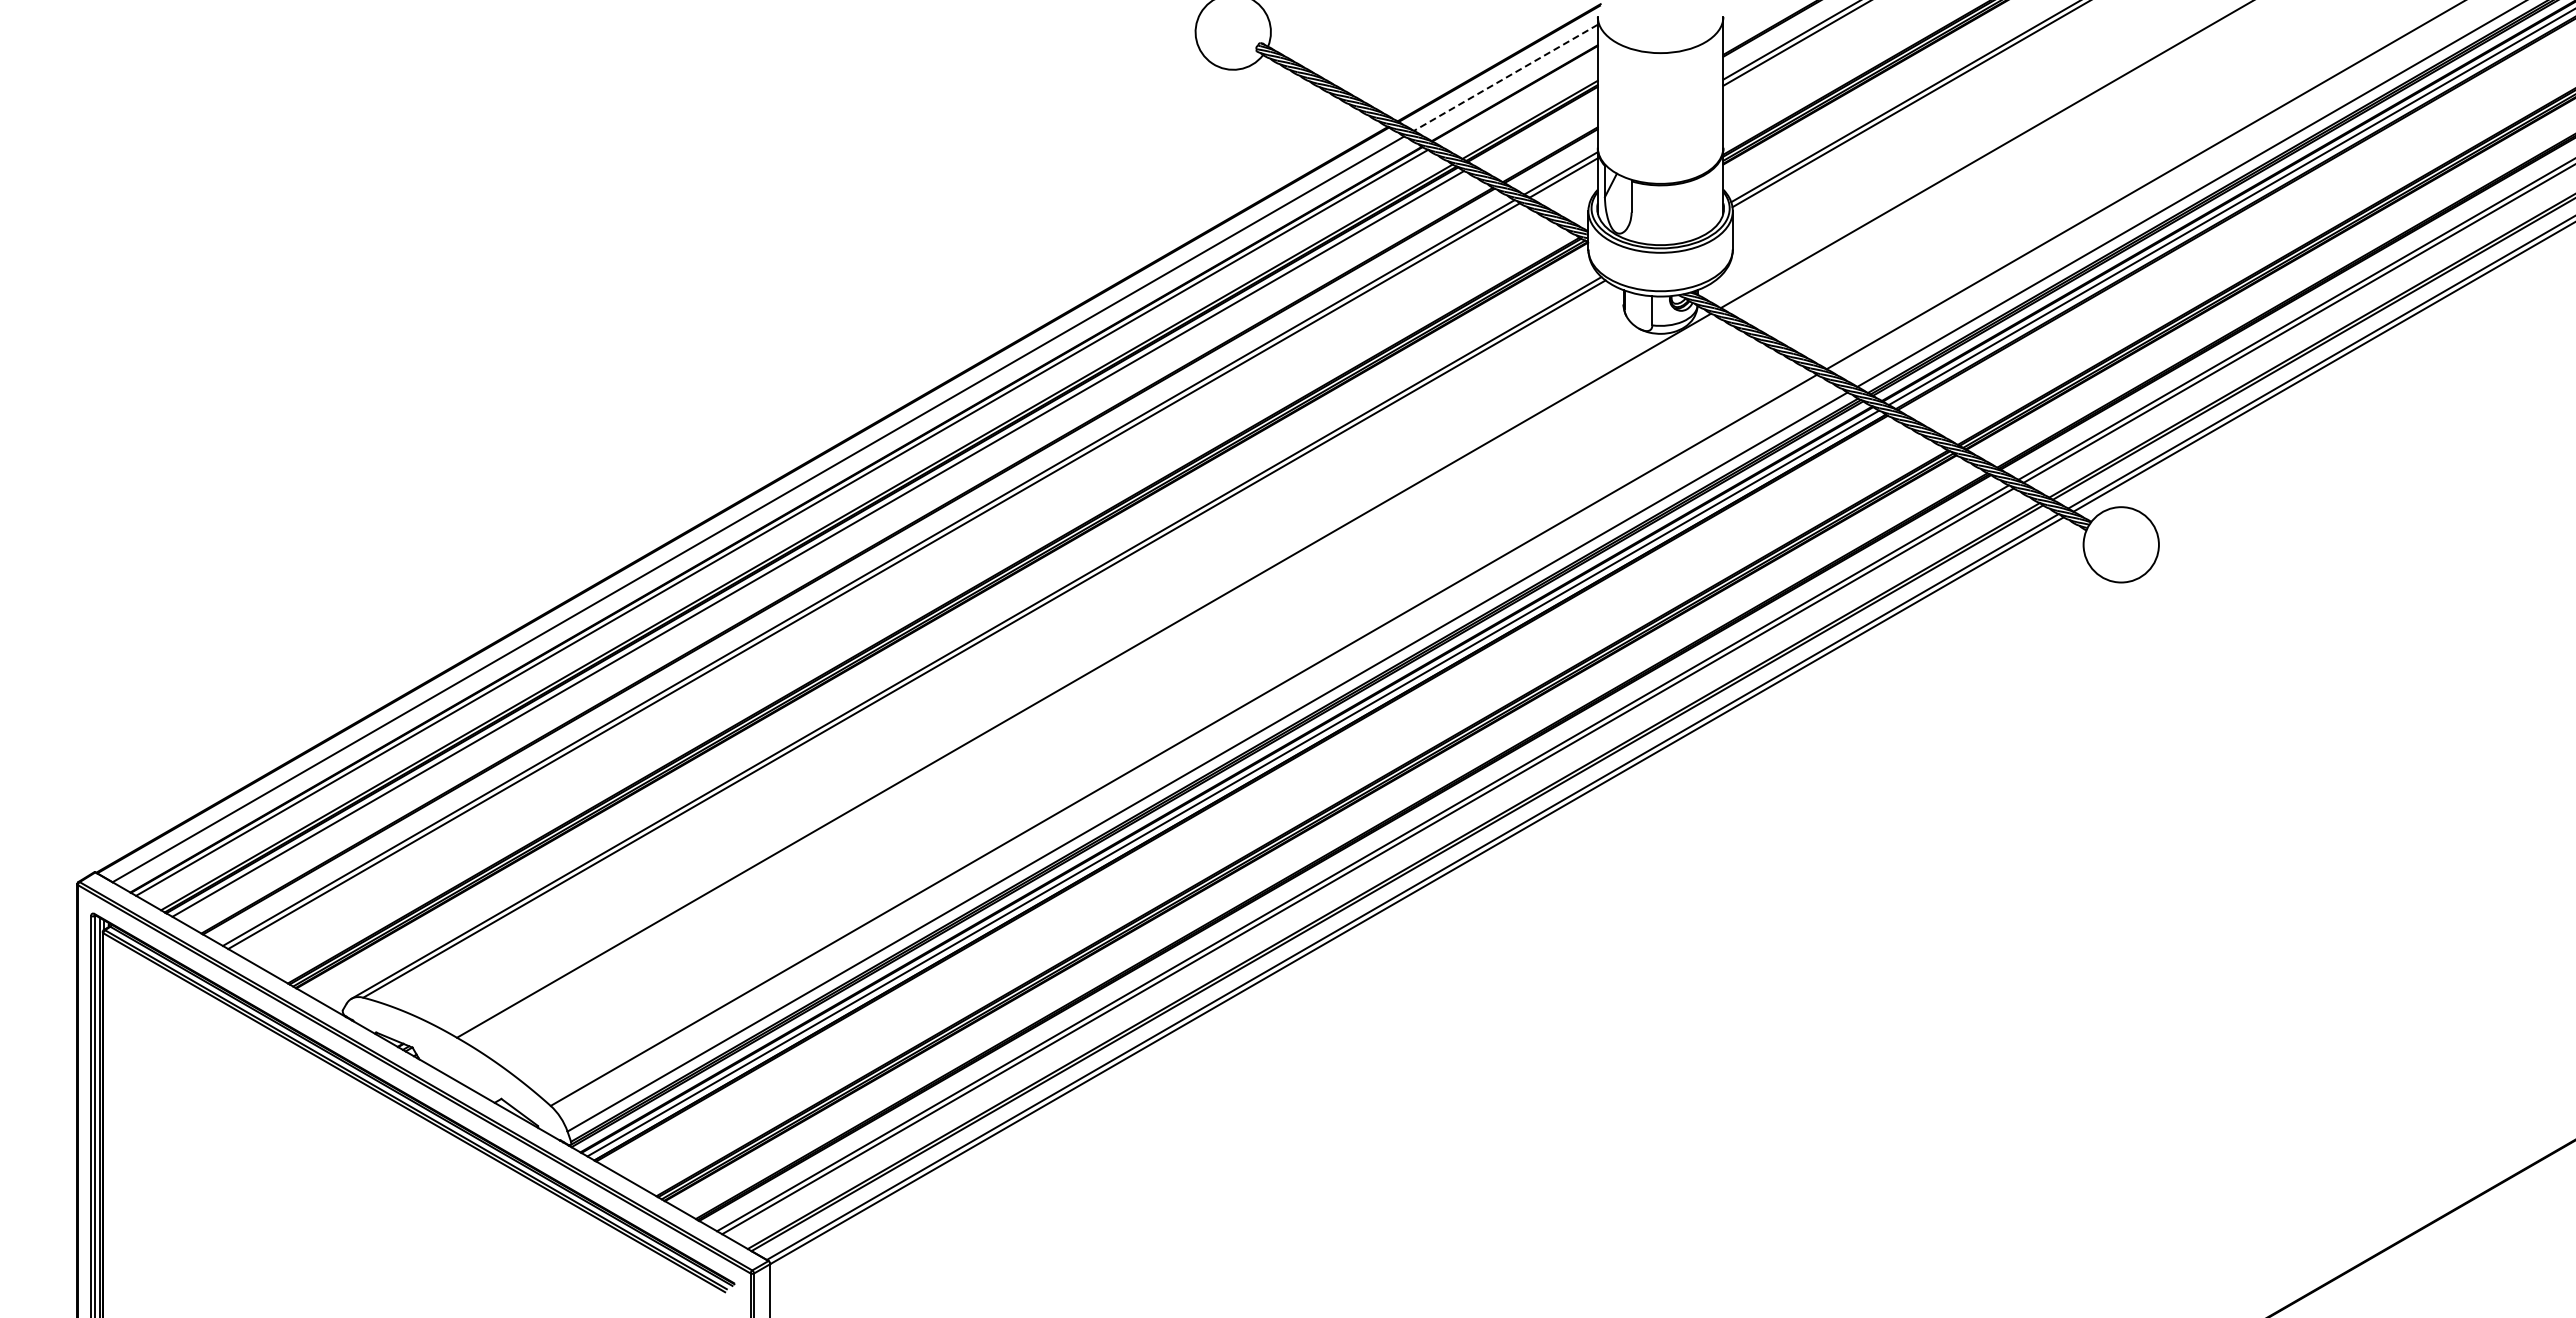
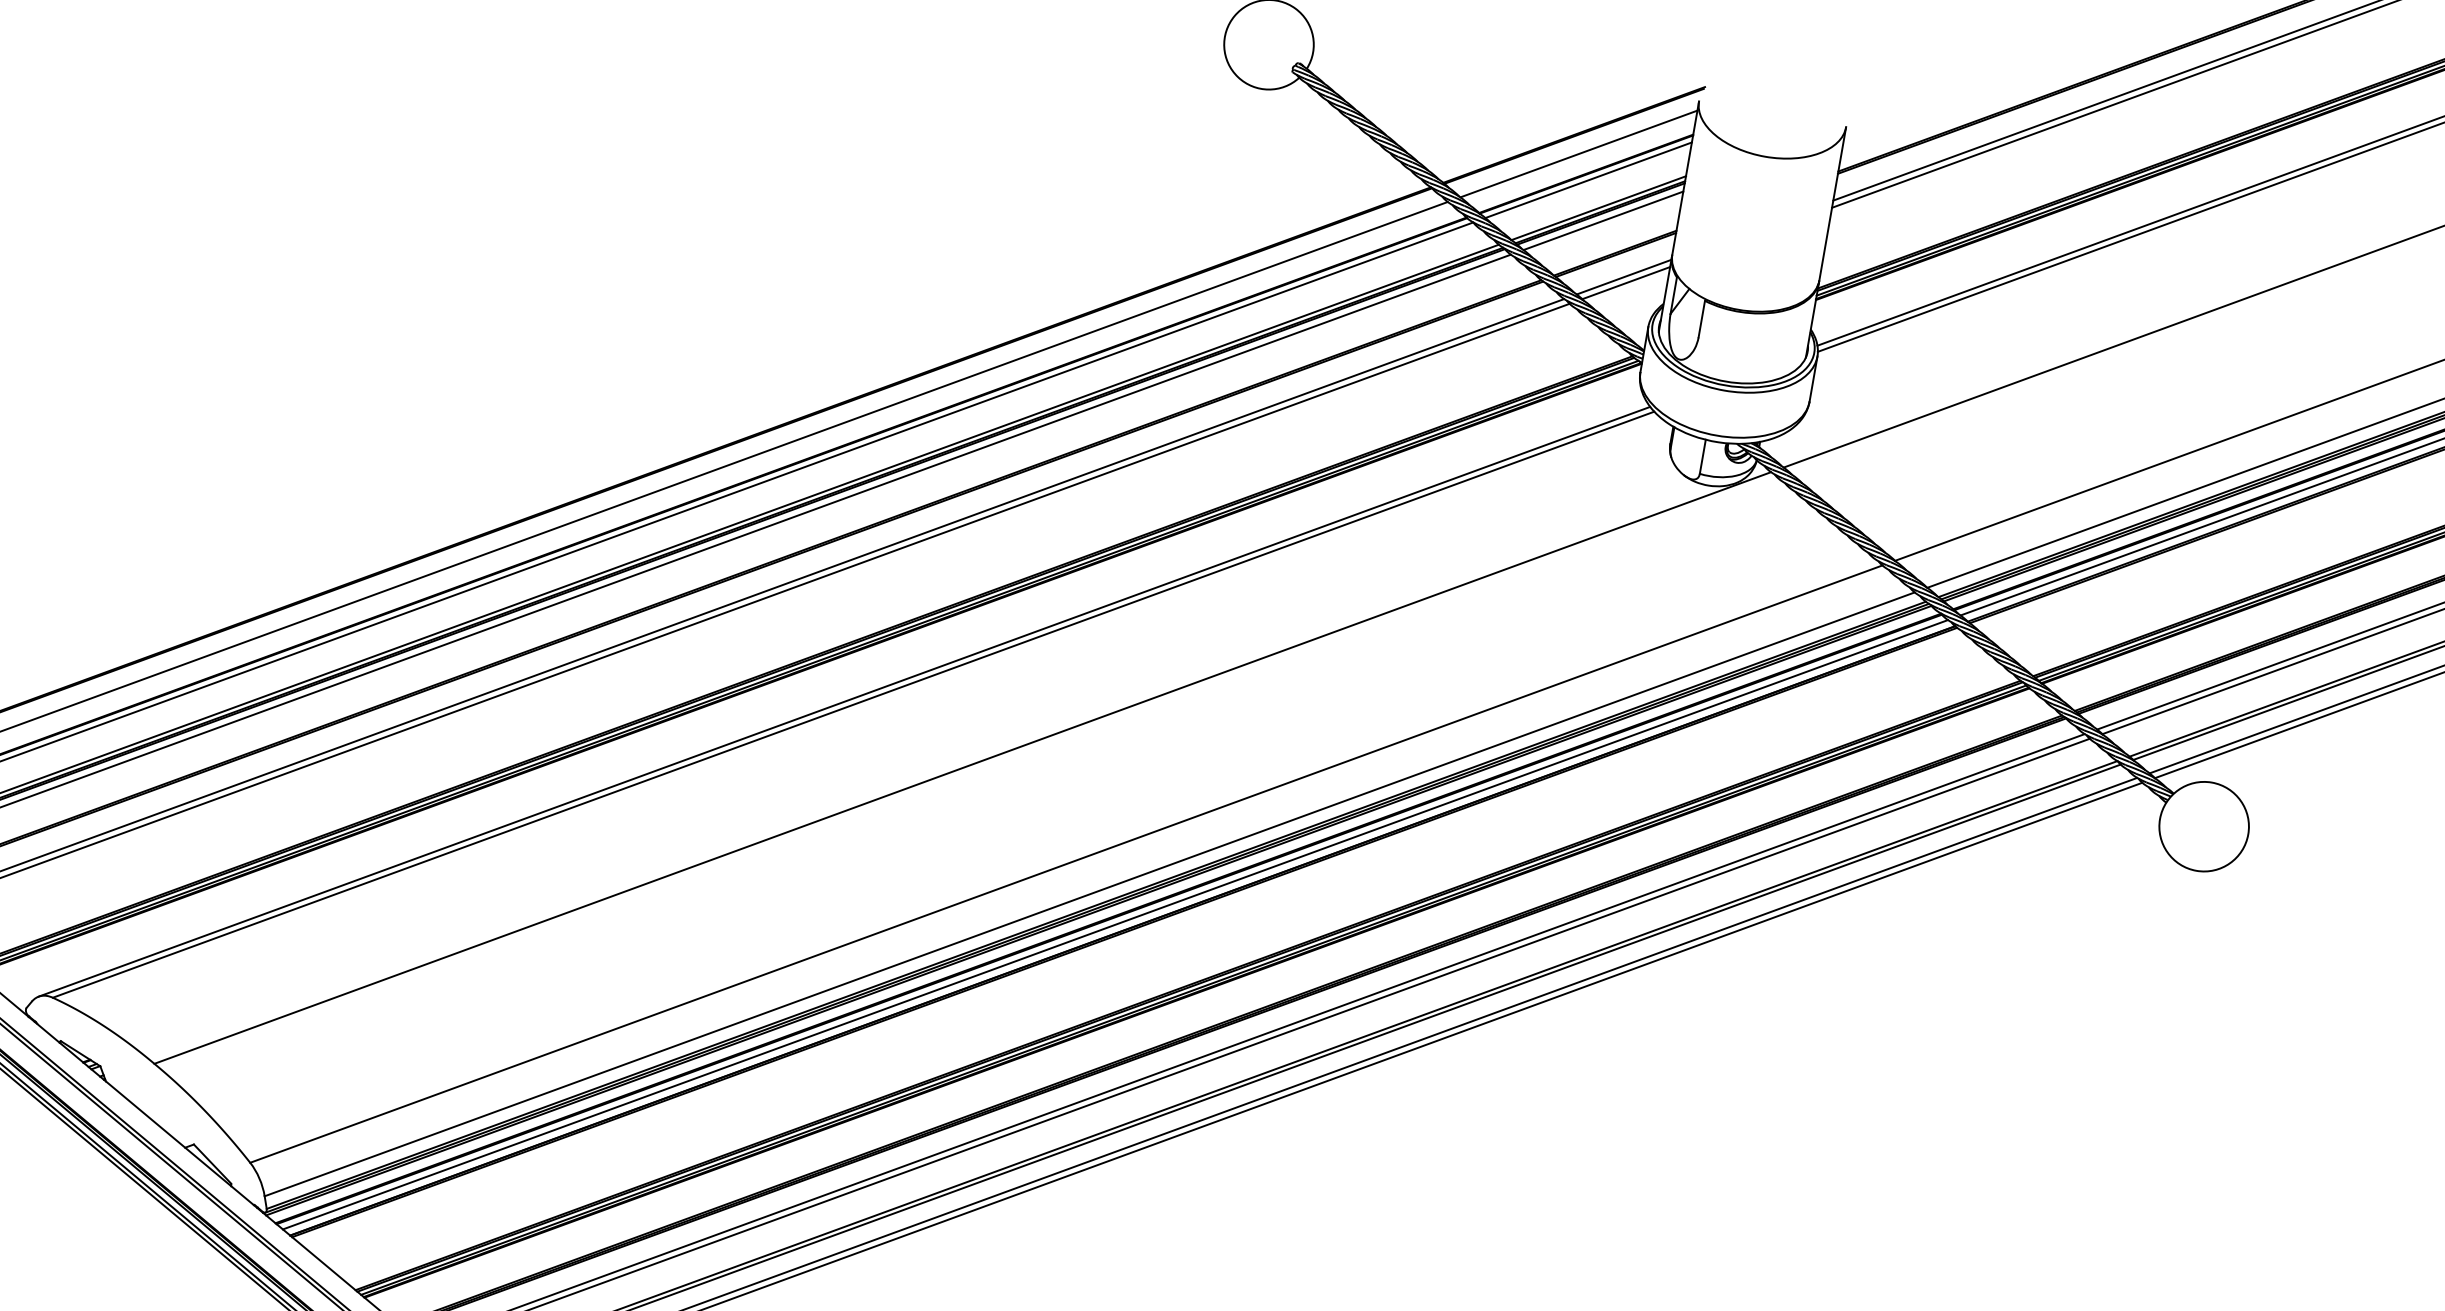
line: (1505, 78) -> (1578, 154), dashed -> solid
line: (1517, 97) -> (1588, 179), added
line: (1535, 129) -> (1603, 220), added

